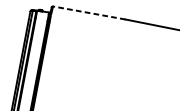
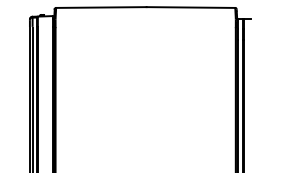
line: (88, 12) -> (100, 7), dashed -> solid

